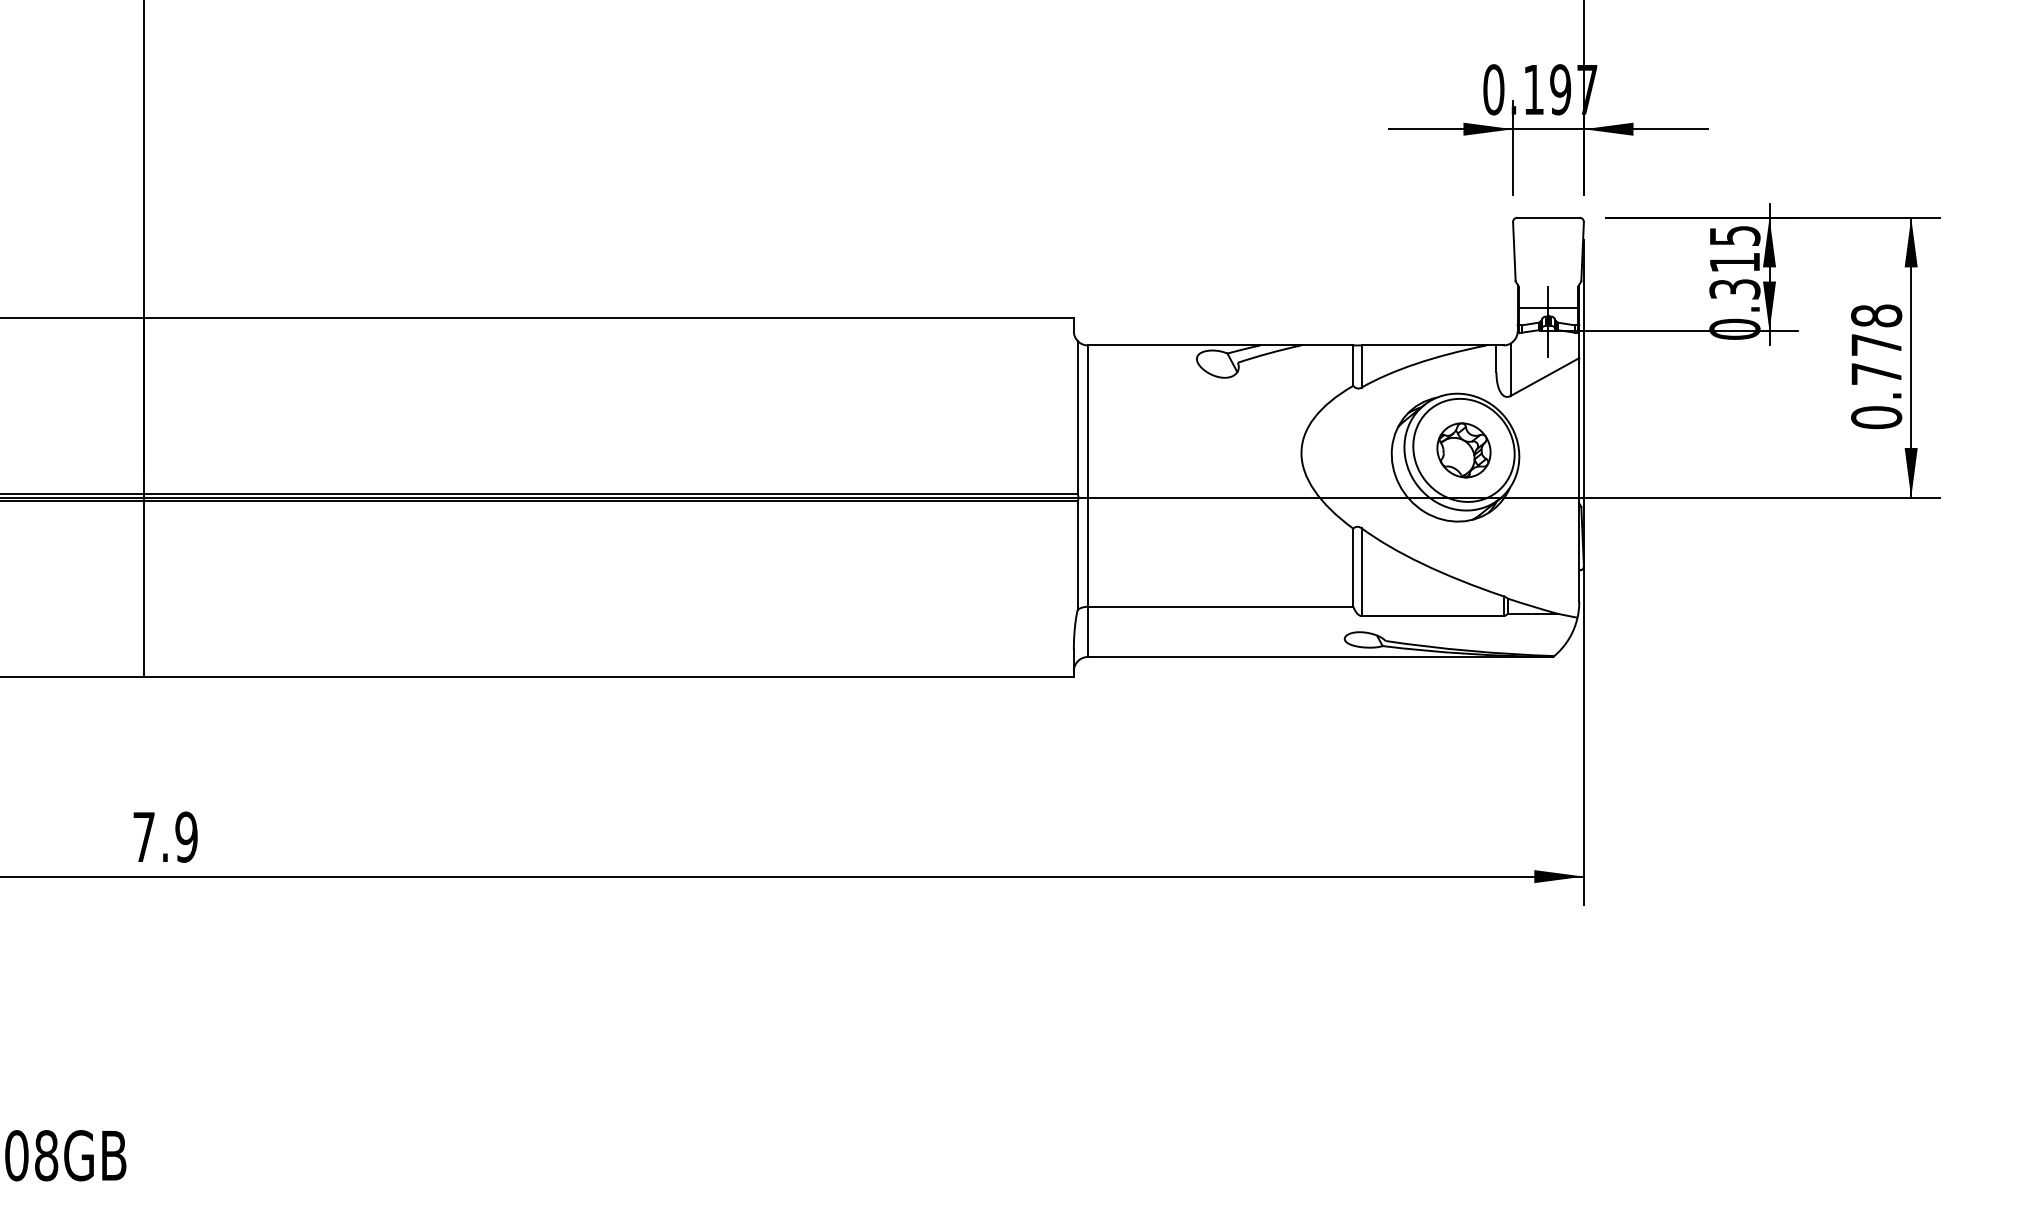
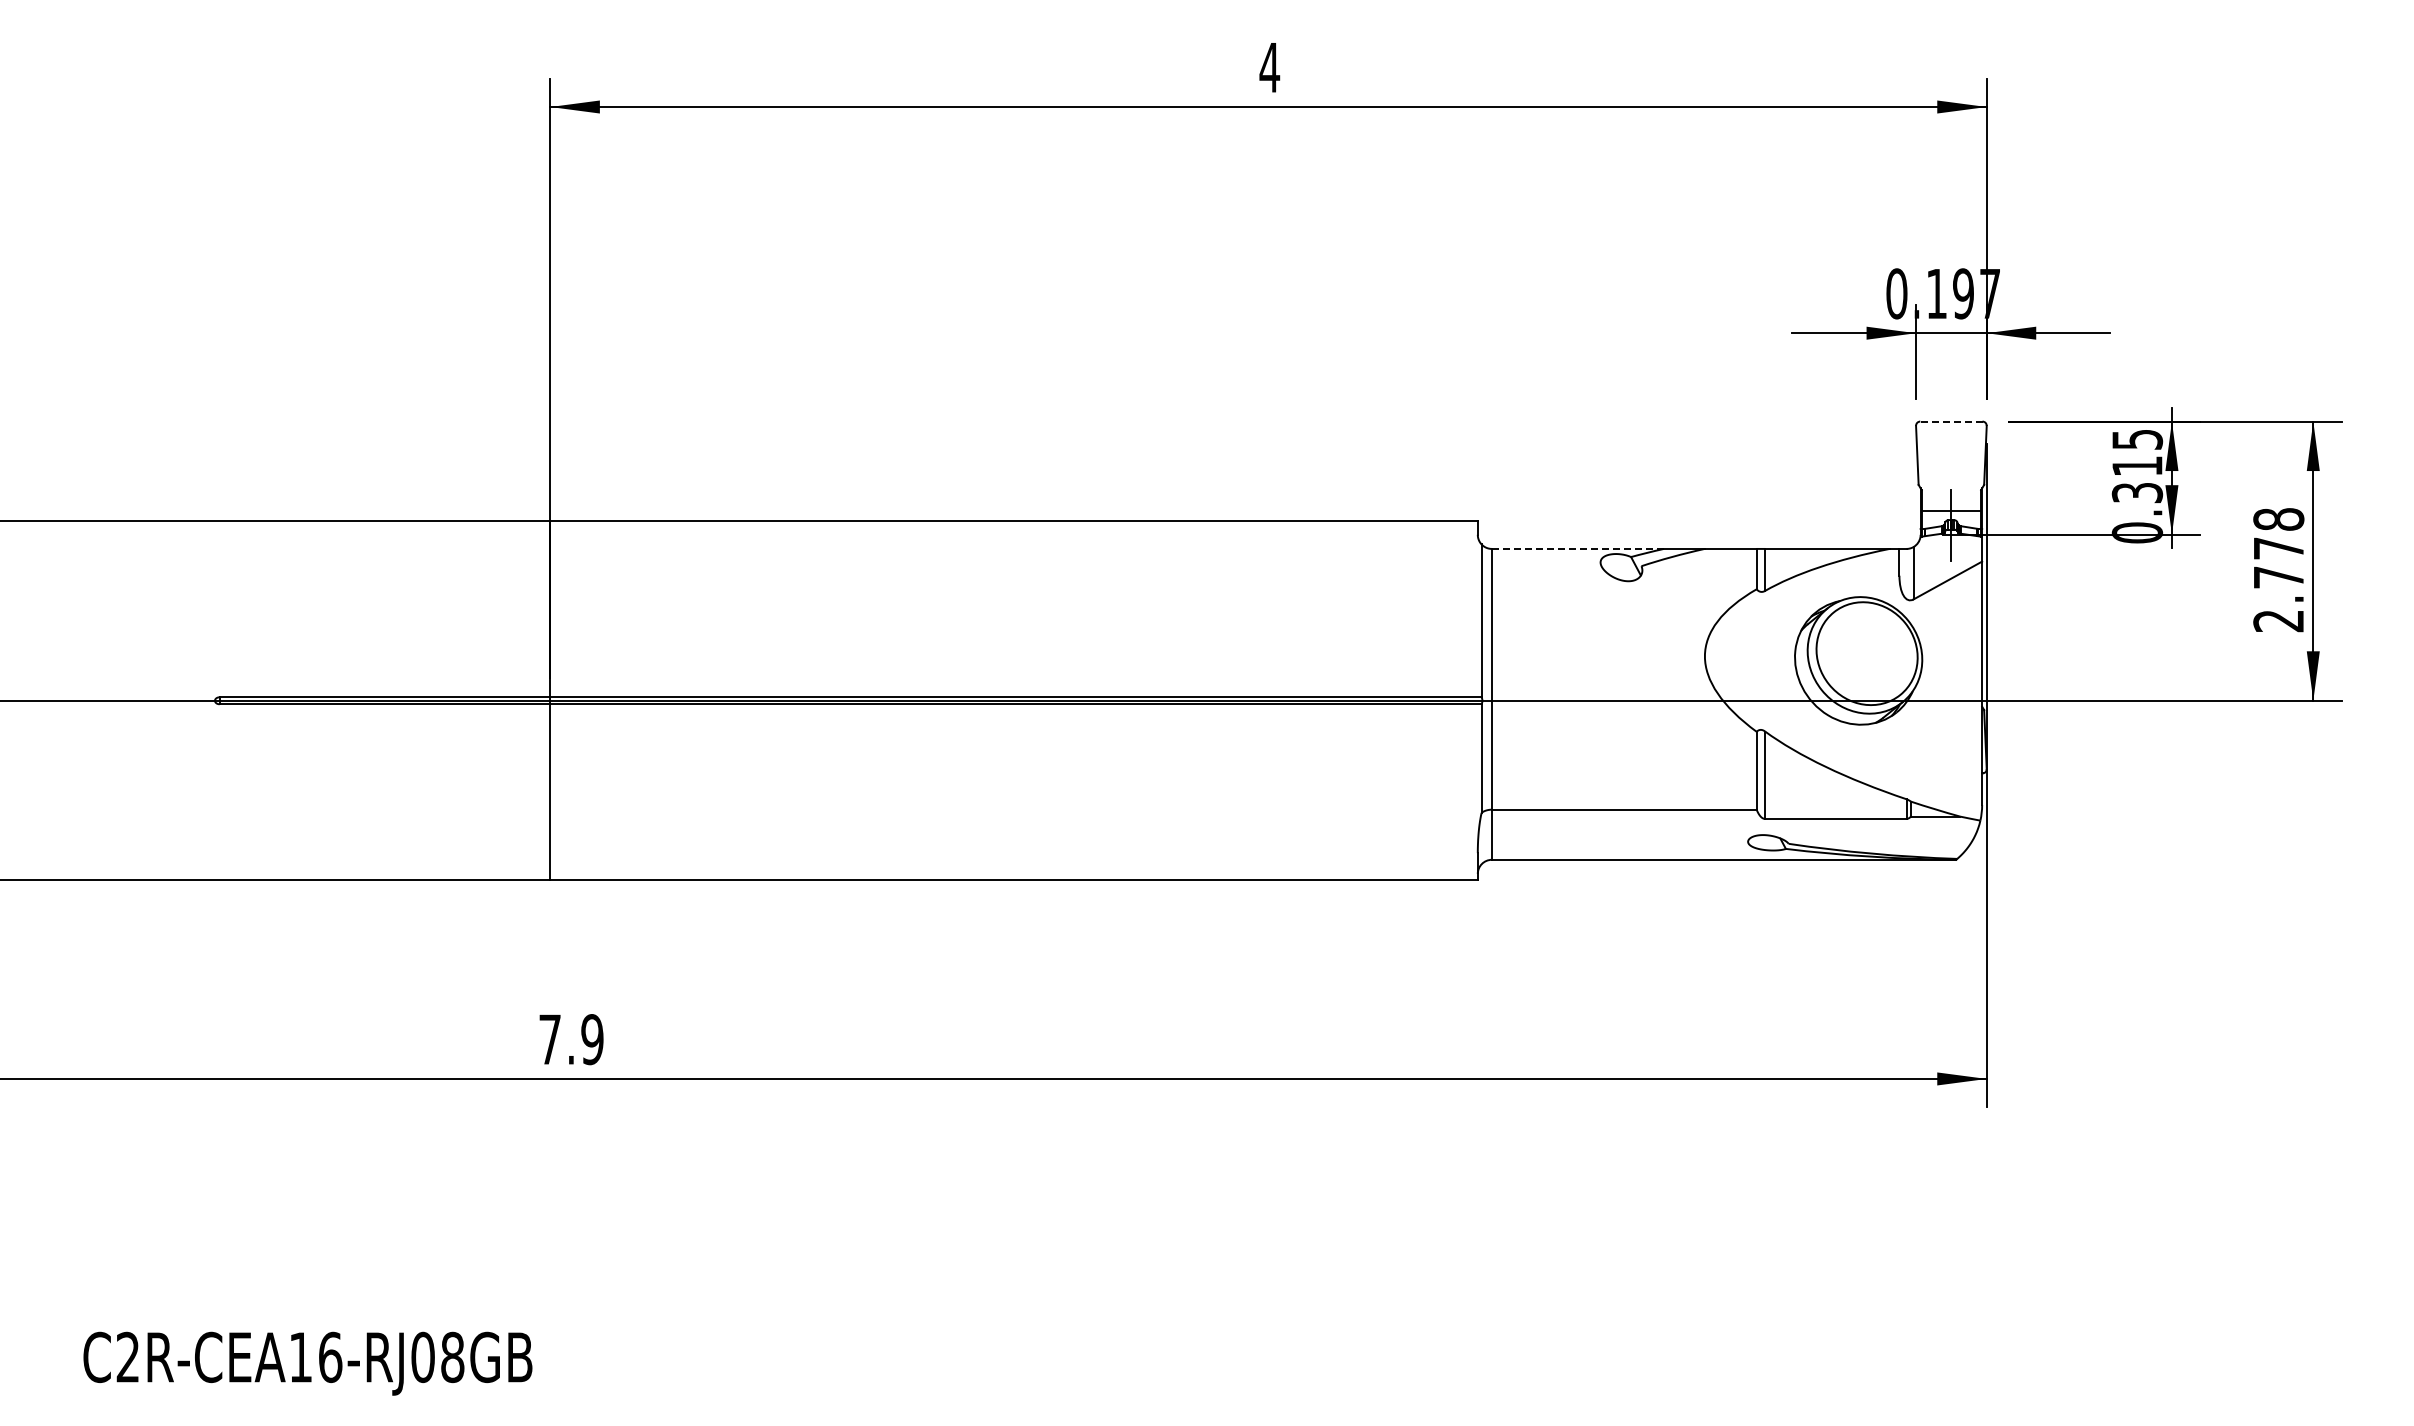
line: (1547, 217) -> (1950, 421), solid -> dashed
line: (1173, 344) -> (1577, 548), solid -> dashed
text: (1876, 417) -> (2278, 620), 0.778 -> 2.778
part: (1463, 450) -> (1866, 653), removed

